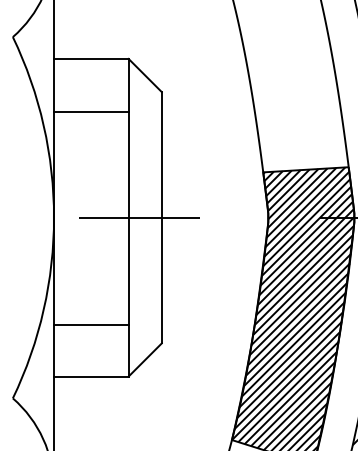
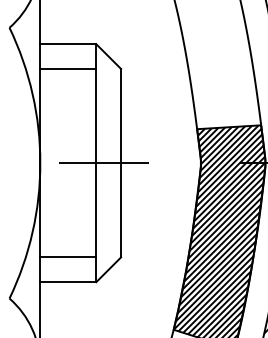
line: (91, 111) -> (68, 68), moved
line: (91, 324) -> (68, 257), moved

